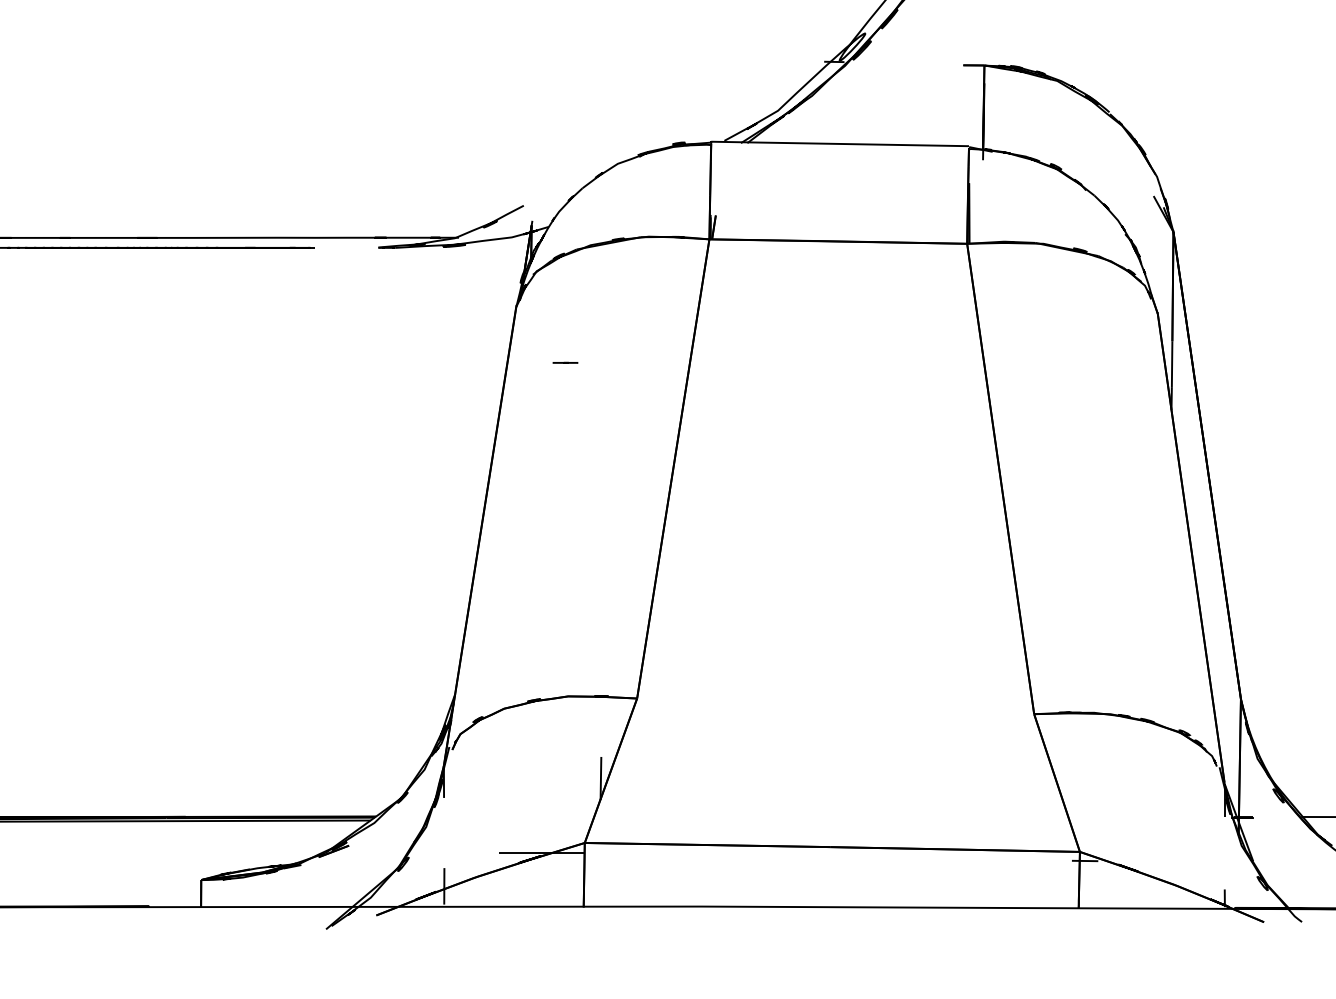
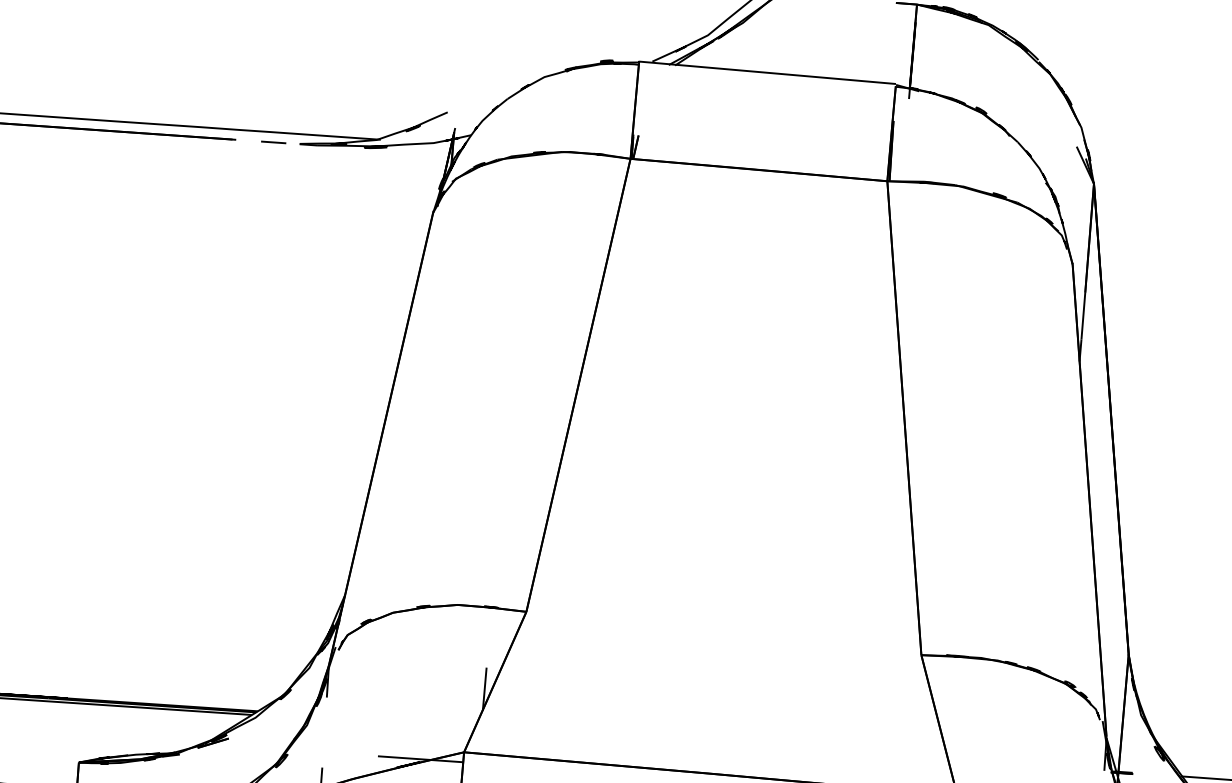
line: (565, 362) -> (273, 142), moved

